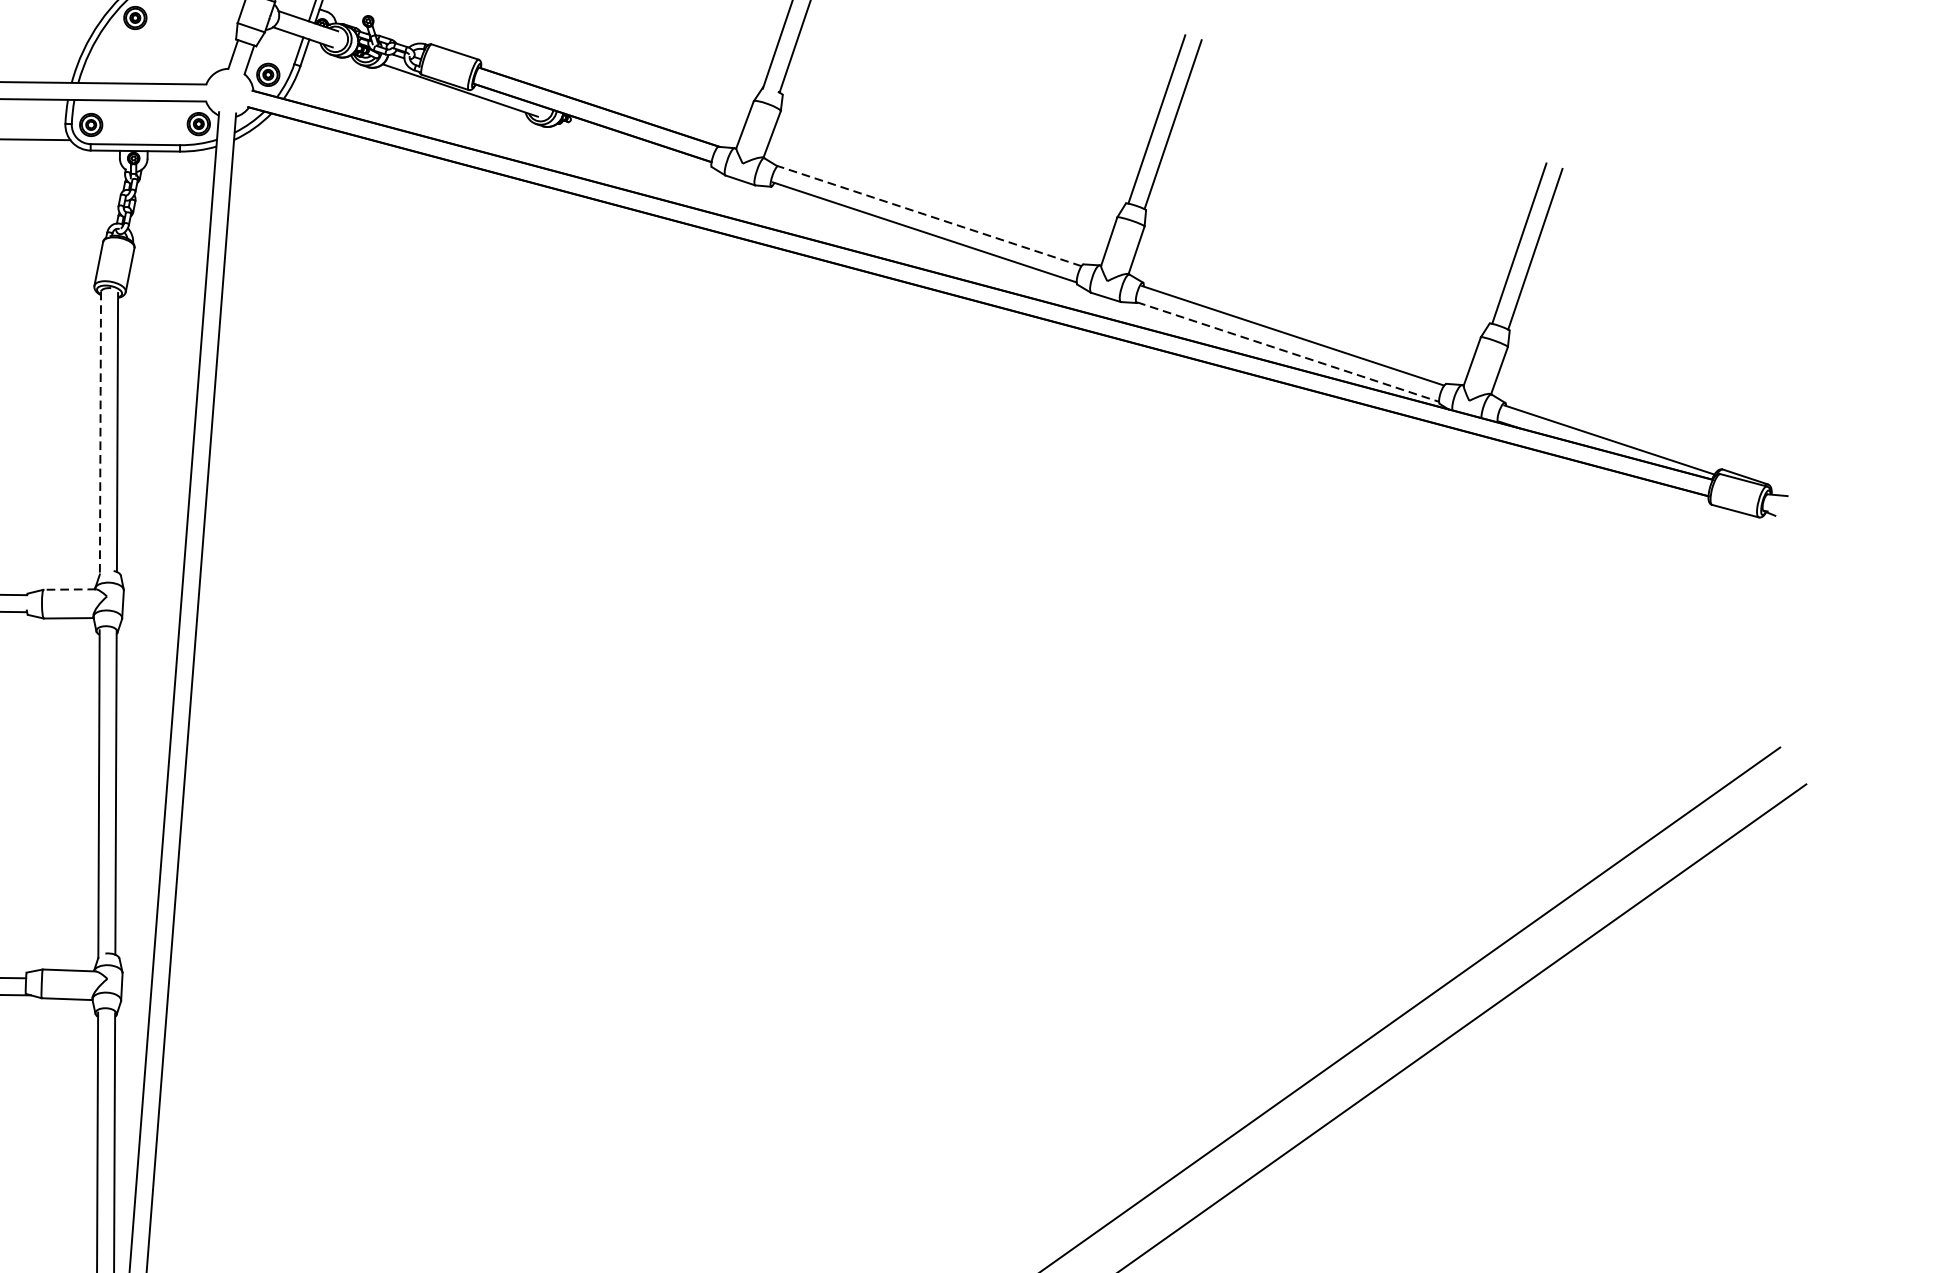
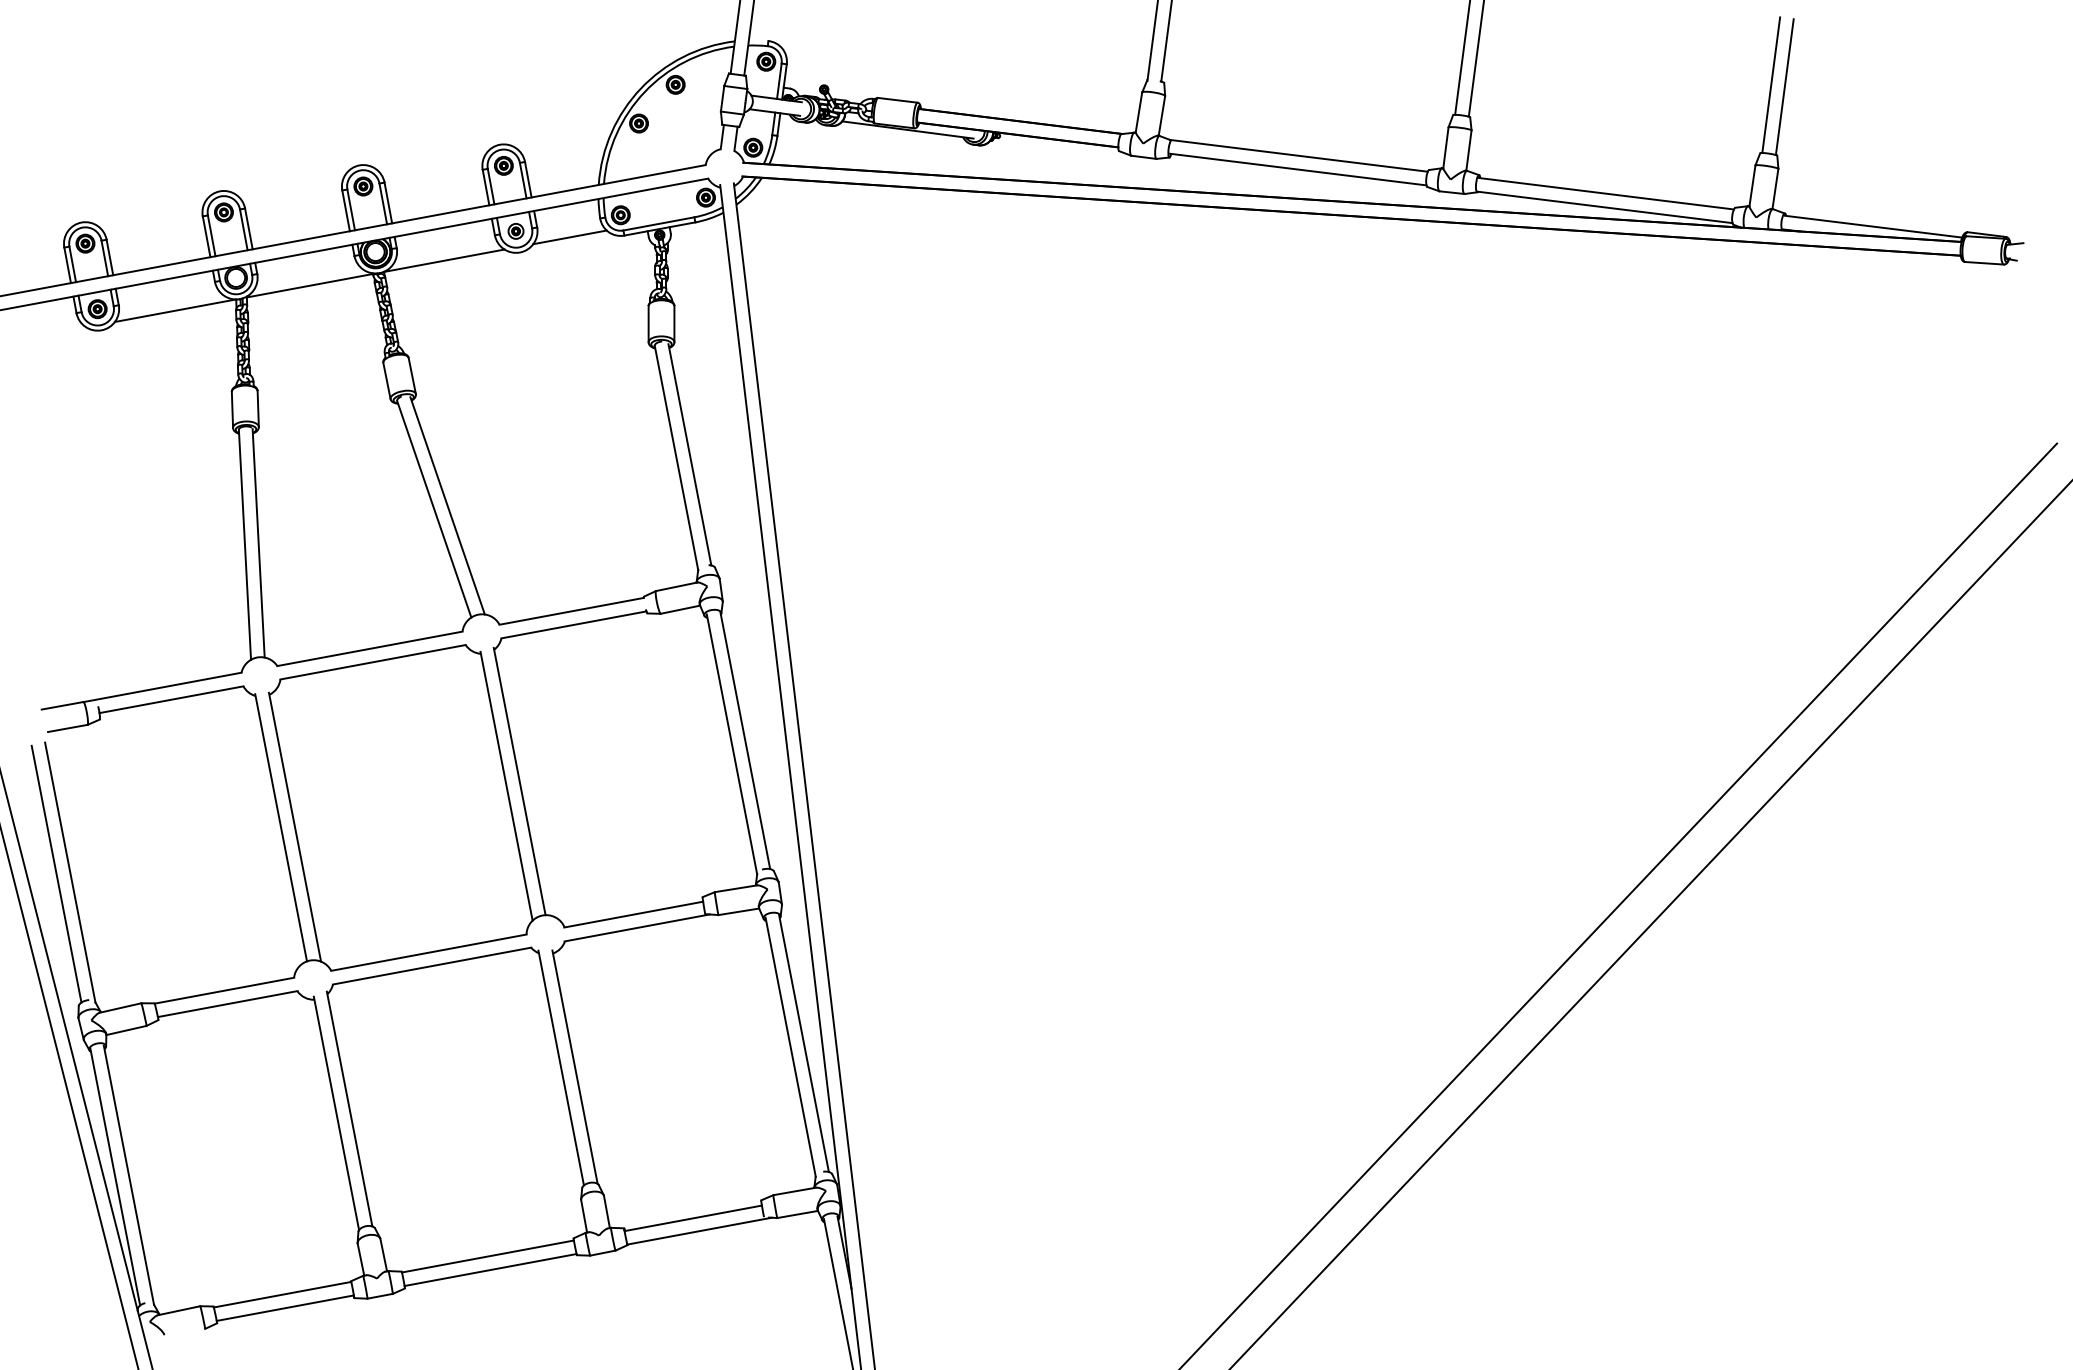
line: (928, 215) -> (1298, 155), dashed -> solid
line: (1288, 352) -> (1605, 207), dashed -> solid
line: (100, 433) -> (676, 458), dashed -> solid
line: (69, 589) -> (676, 586), dashed -> solid

